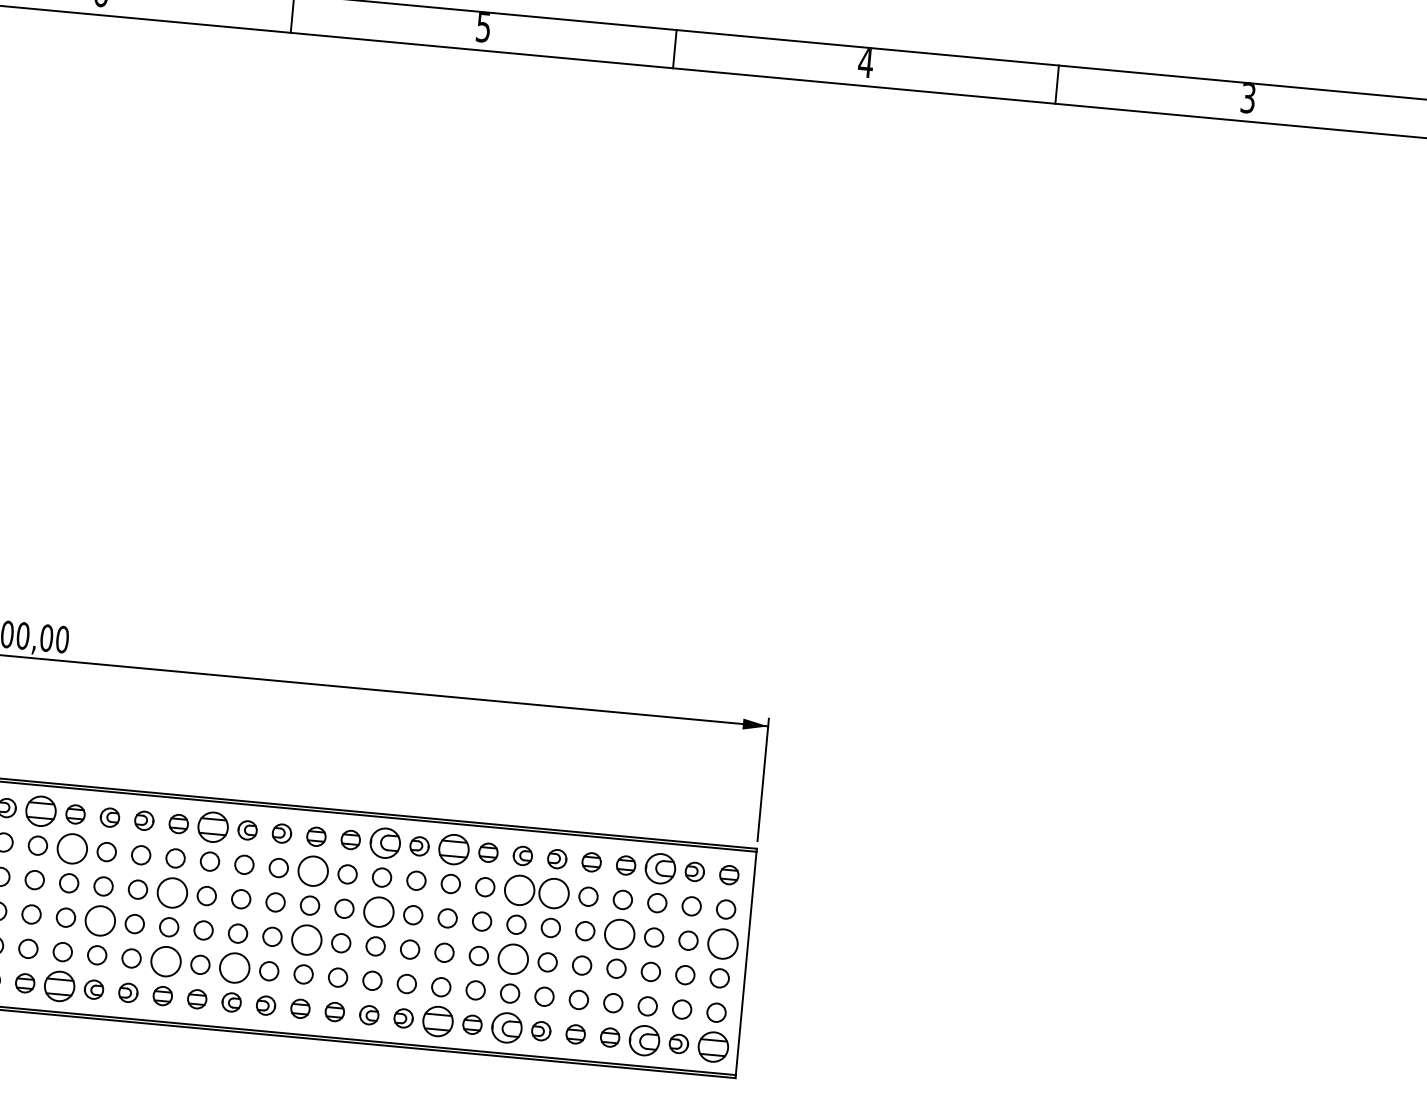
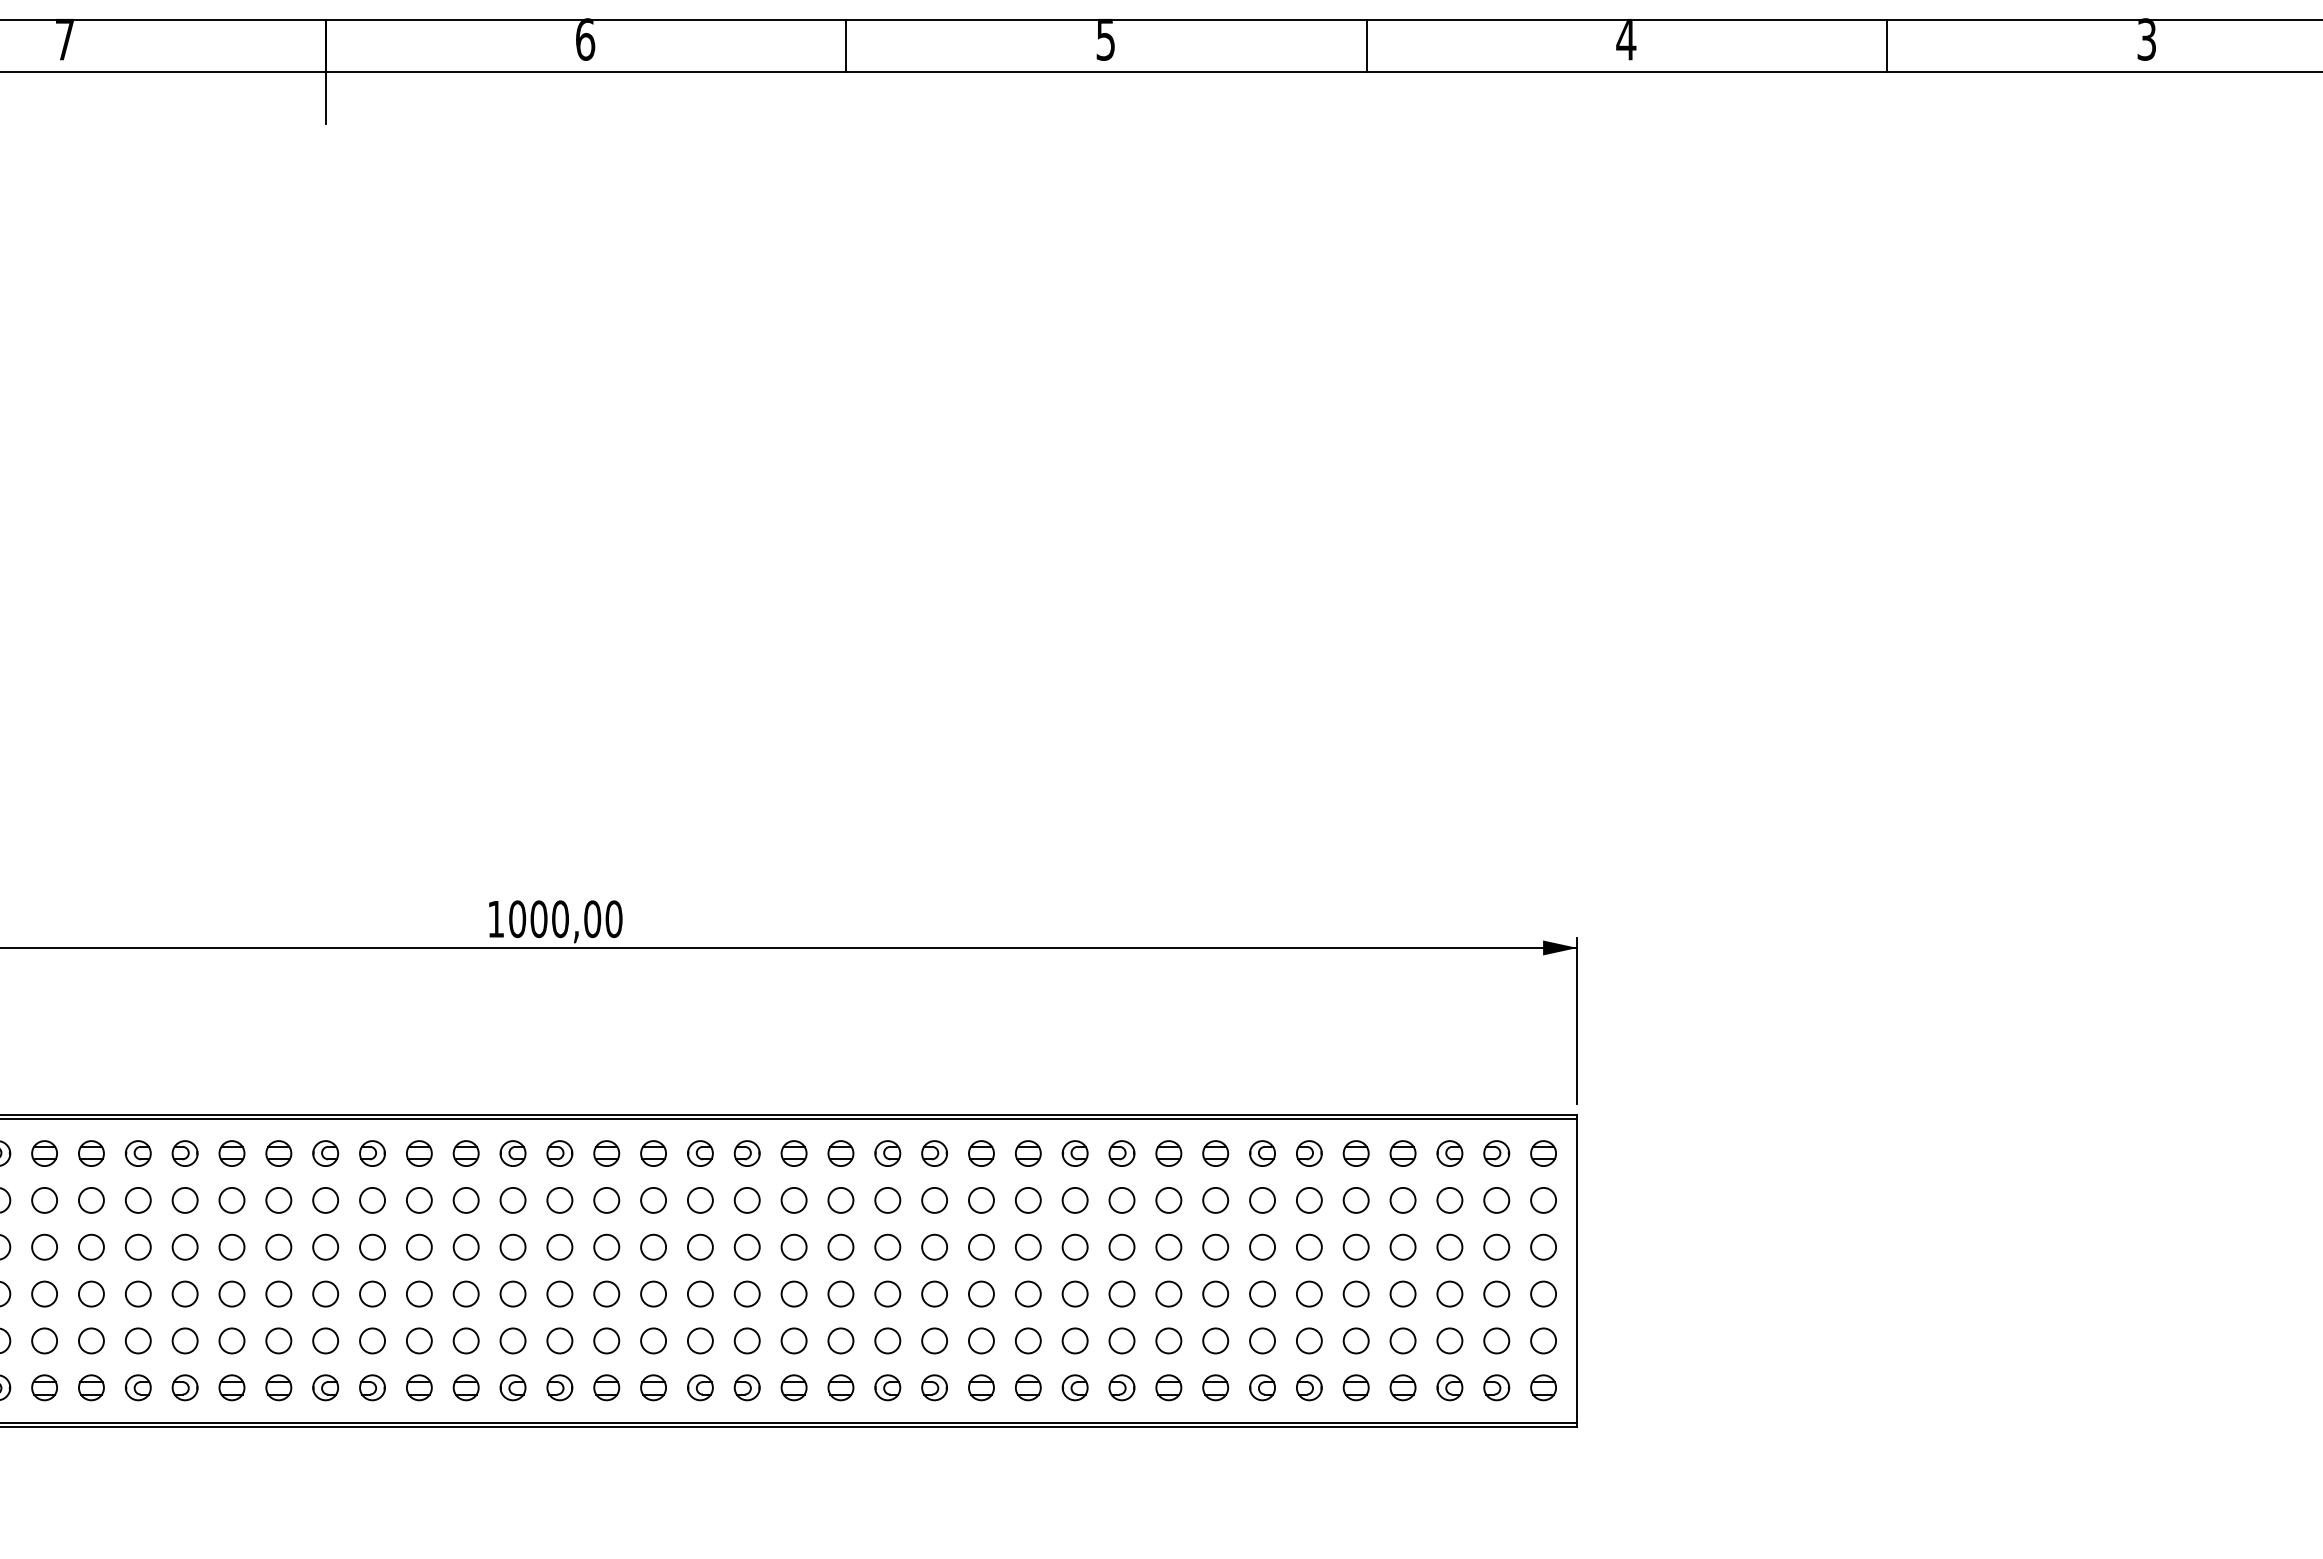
part: (40, 811) -> (606, 1153), size x0.62
part: (212, 827) -> (840, 1153), size x0.62
part: (384, 843) -> (1074, 1153), size x0.62
circle: (72, 848) -> (653, 1199), size x0.62
part: (453, 849) -> (1168, 1153), size x0.62
part: (660, 868) -> (1449, 1153), size x0.62
circle: (312, 870) -> (980, 1199), size x0.62
circle: (519, 889) -> (1262, 1199), size x0.62
circle: (172, 892) -> (793, 1246), size x0.62
circle: (553, 892) -> (1308, 1199), size x0.62
circle: (378, 911) -> (1074, 1246), size x0.62
circle: (100, 920) -> (700, 1293), size x0.62
circle: (619, 933) -> (1402, 1246), size x0.62
circle: (306, 939) -> (981, 1293), size x0.62
circle: (722, 943) -> (1543, 1246), size x0.62
circle: (513, 958) -> (1262, 1293), size x0.62
circle: (165, 961) -> (793, 1340), size x0.62
circle: (234, 967) -> (887, 1340), size x0.62
part: (59, 986) -> (653, 1387), size x0.62
part: (437, 1021) -> (1168, 1387), size x0.62
part: (506, 1027) -> (1262, 1387), size x0.62
part: (644, 1040) -> (1449, 1387), size x0.62
part: (713, 1046) -> (1543, 1387), size x0.62

